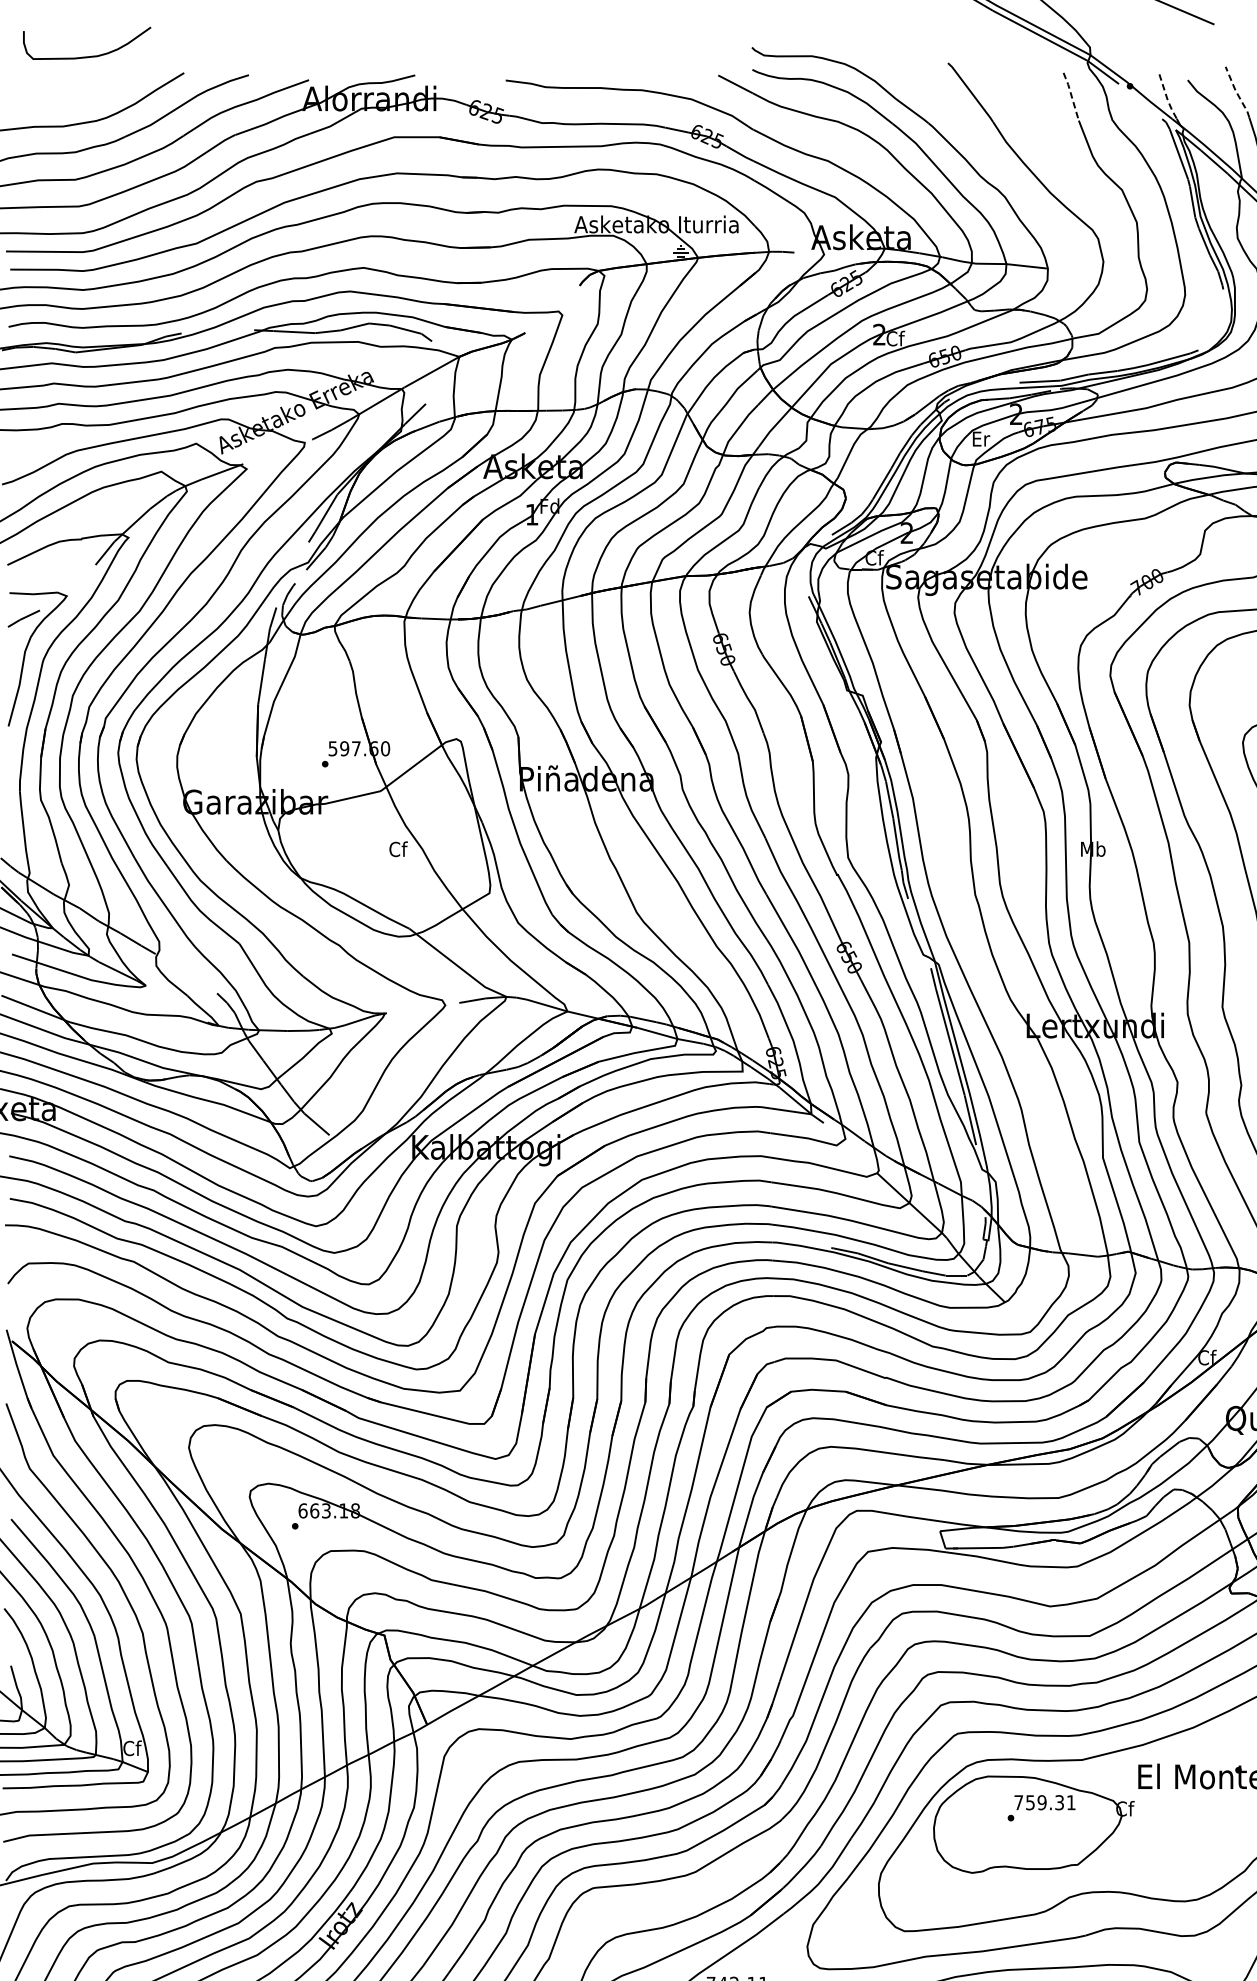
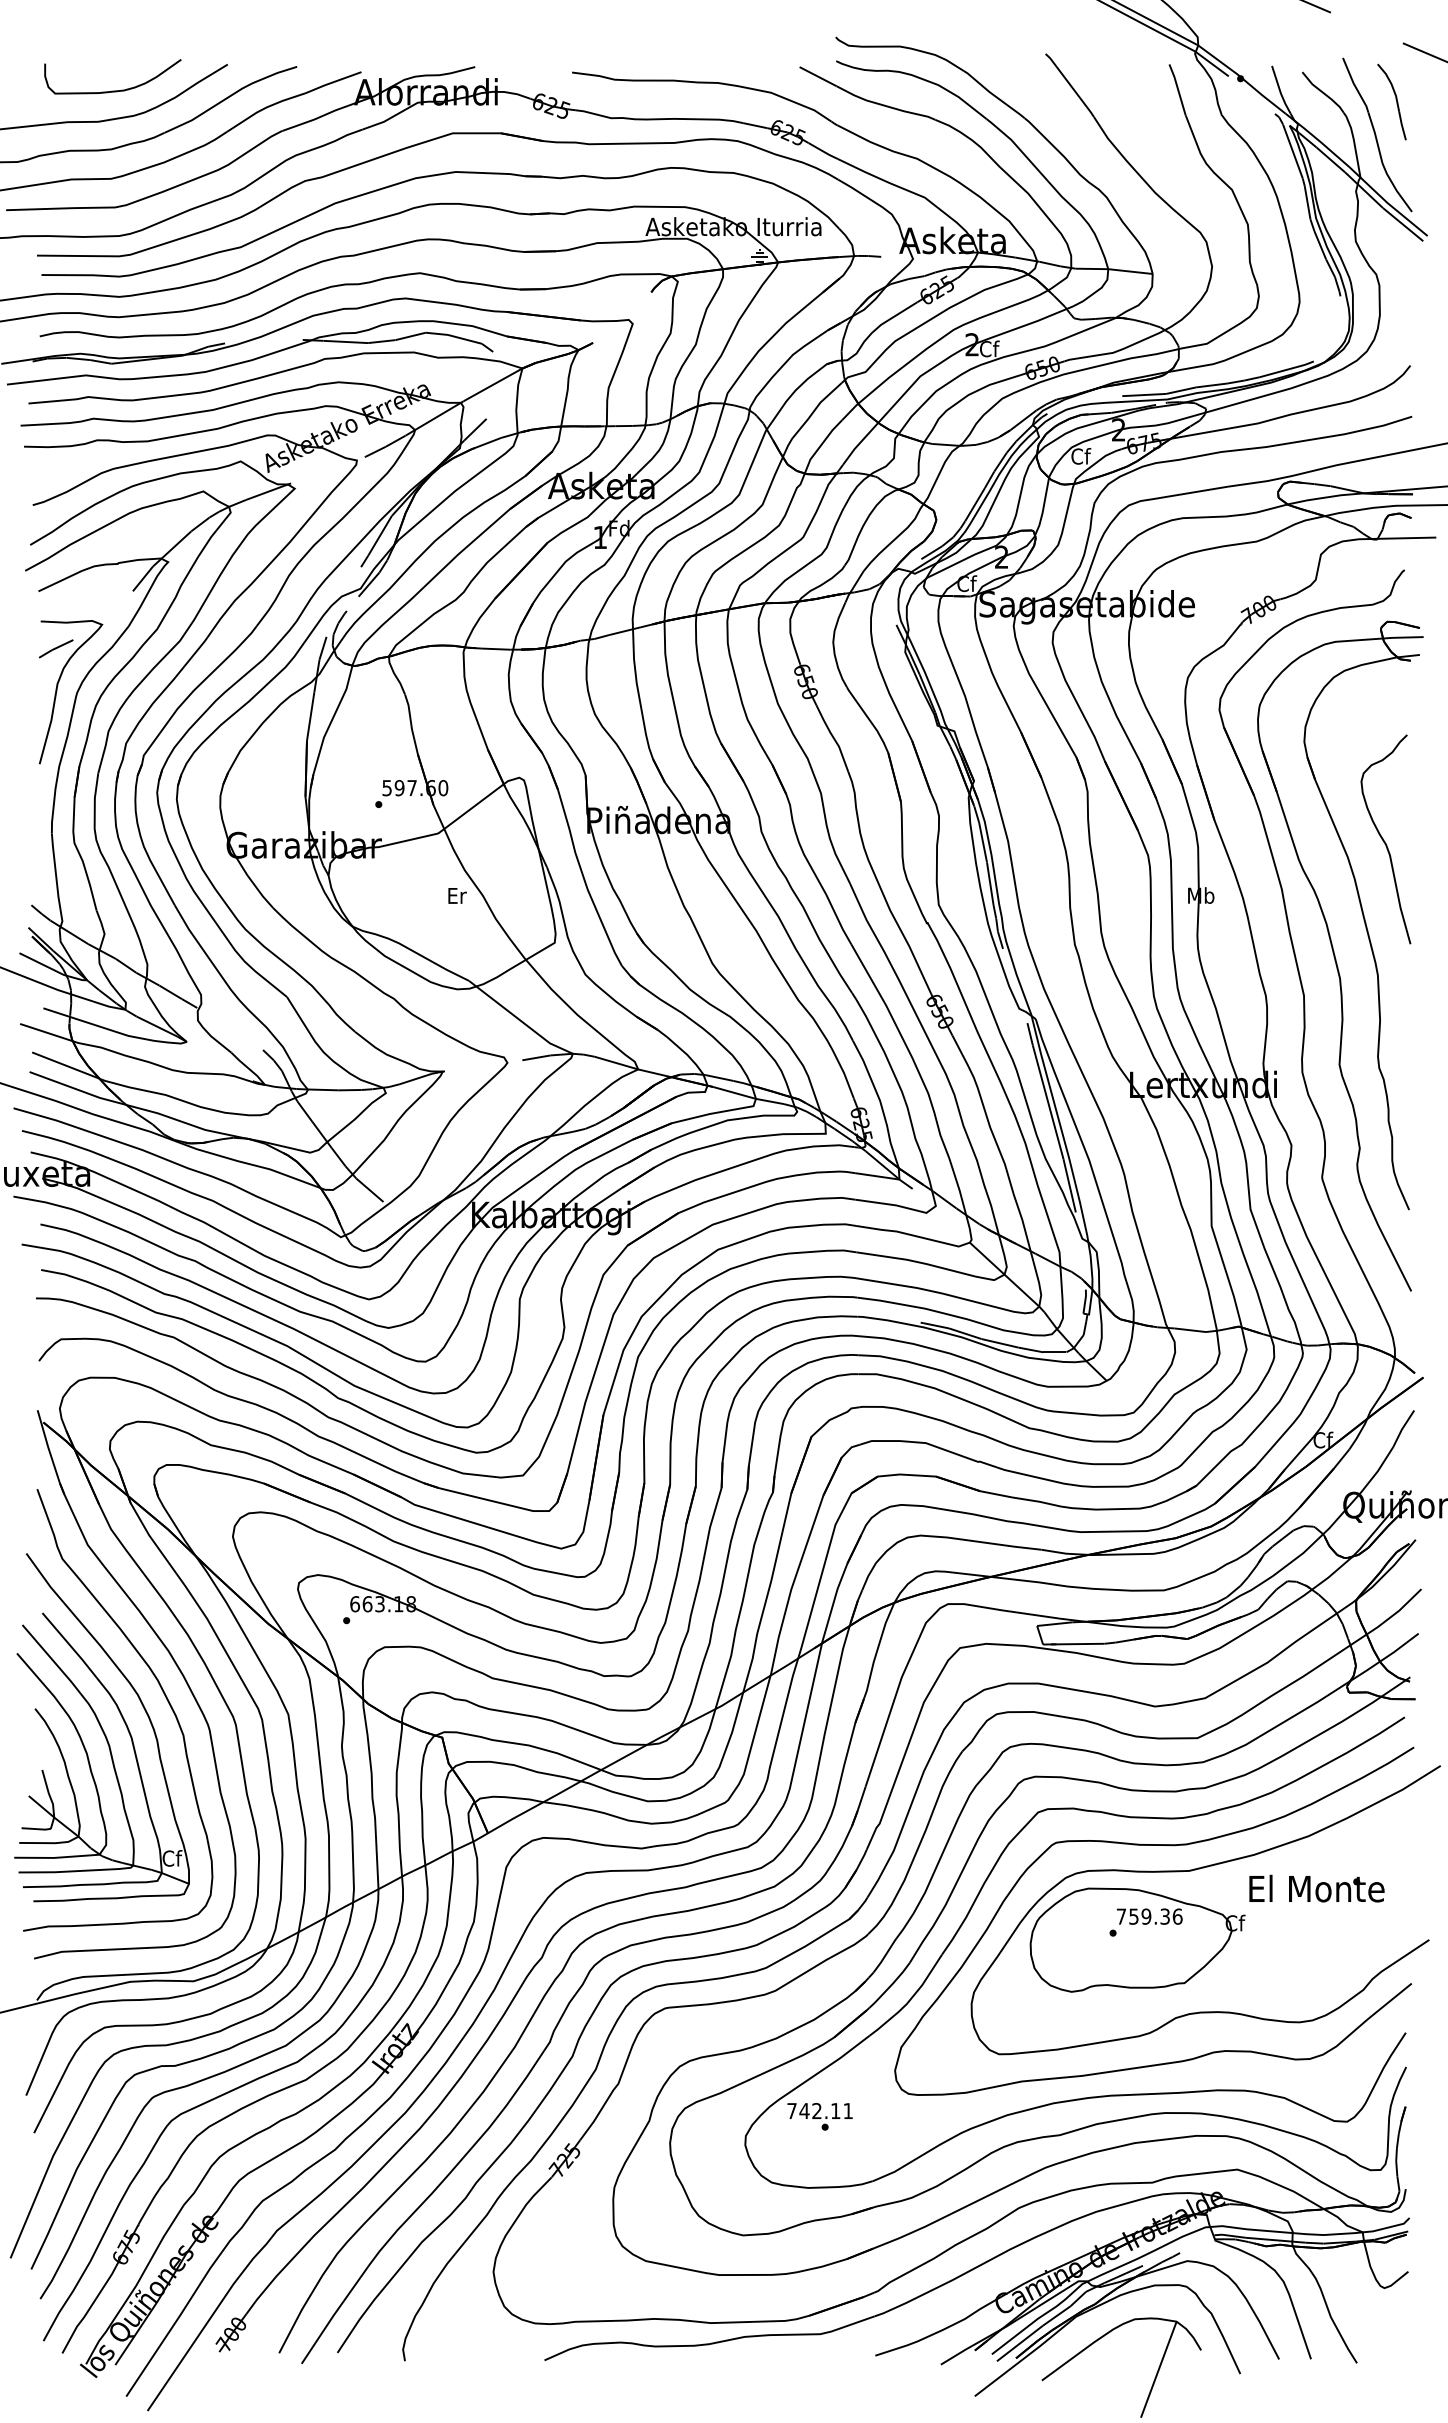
curve: (86, 56) -> (112, 90), moved
line: (1236, 92) -> (1354, 85), dashed -> solid
line: (1072, 97) -> (1178, 90), dashed -> solid
line: (1167, 99) -> (1280, 92), dashed -> solid
text: (981, 439) -> (1081, 456), Er -> Cf
text: (398, 849) -> (457, 895), Cf -> Er
text: (1071, 1802) -> (1177, 1916), 759.31 -> 759.36

